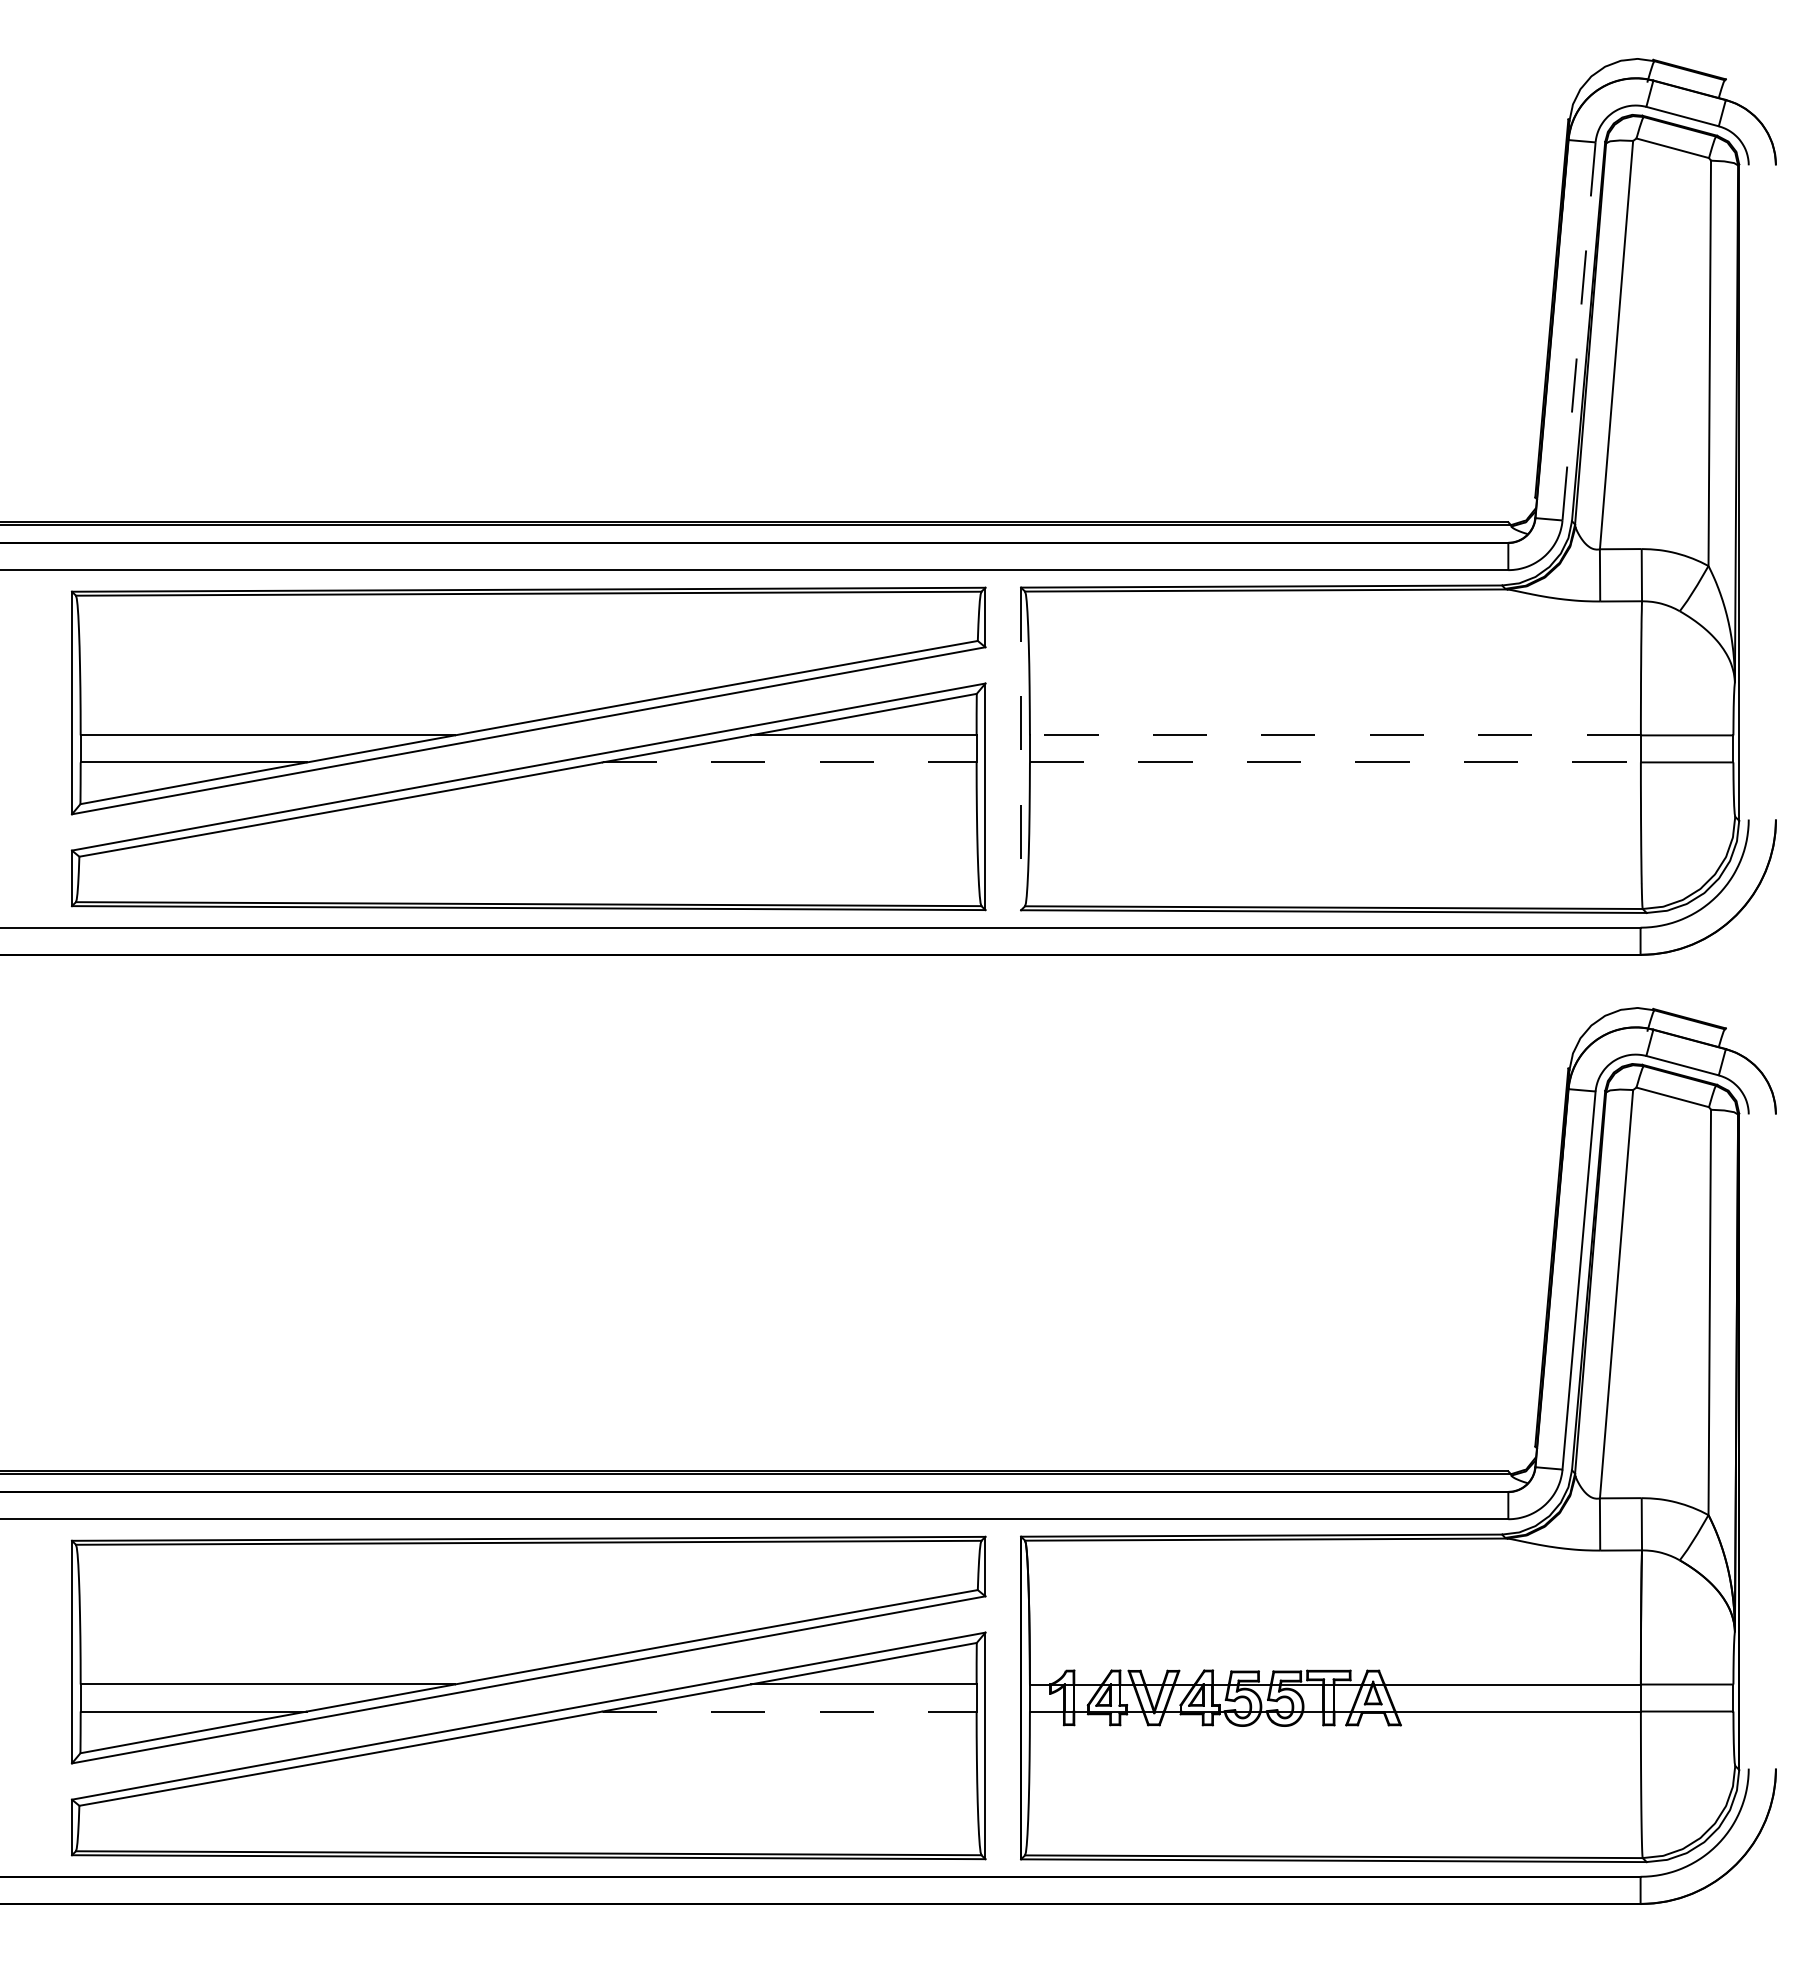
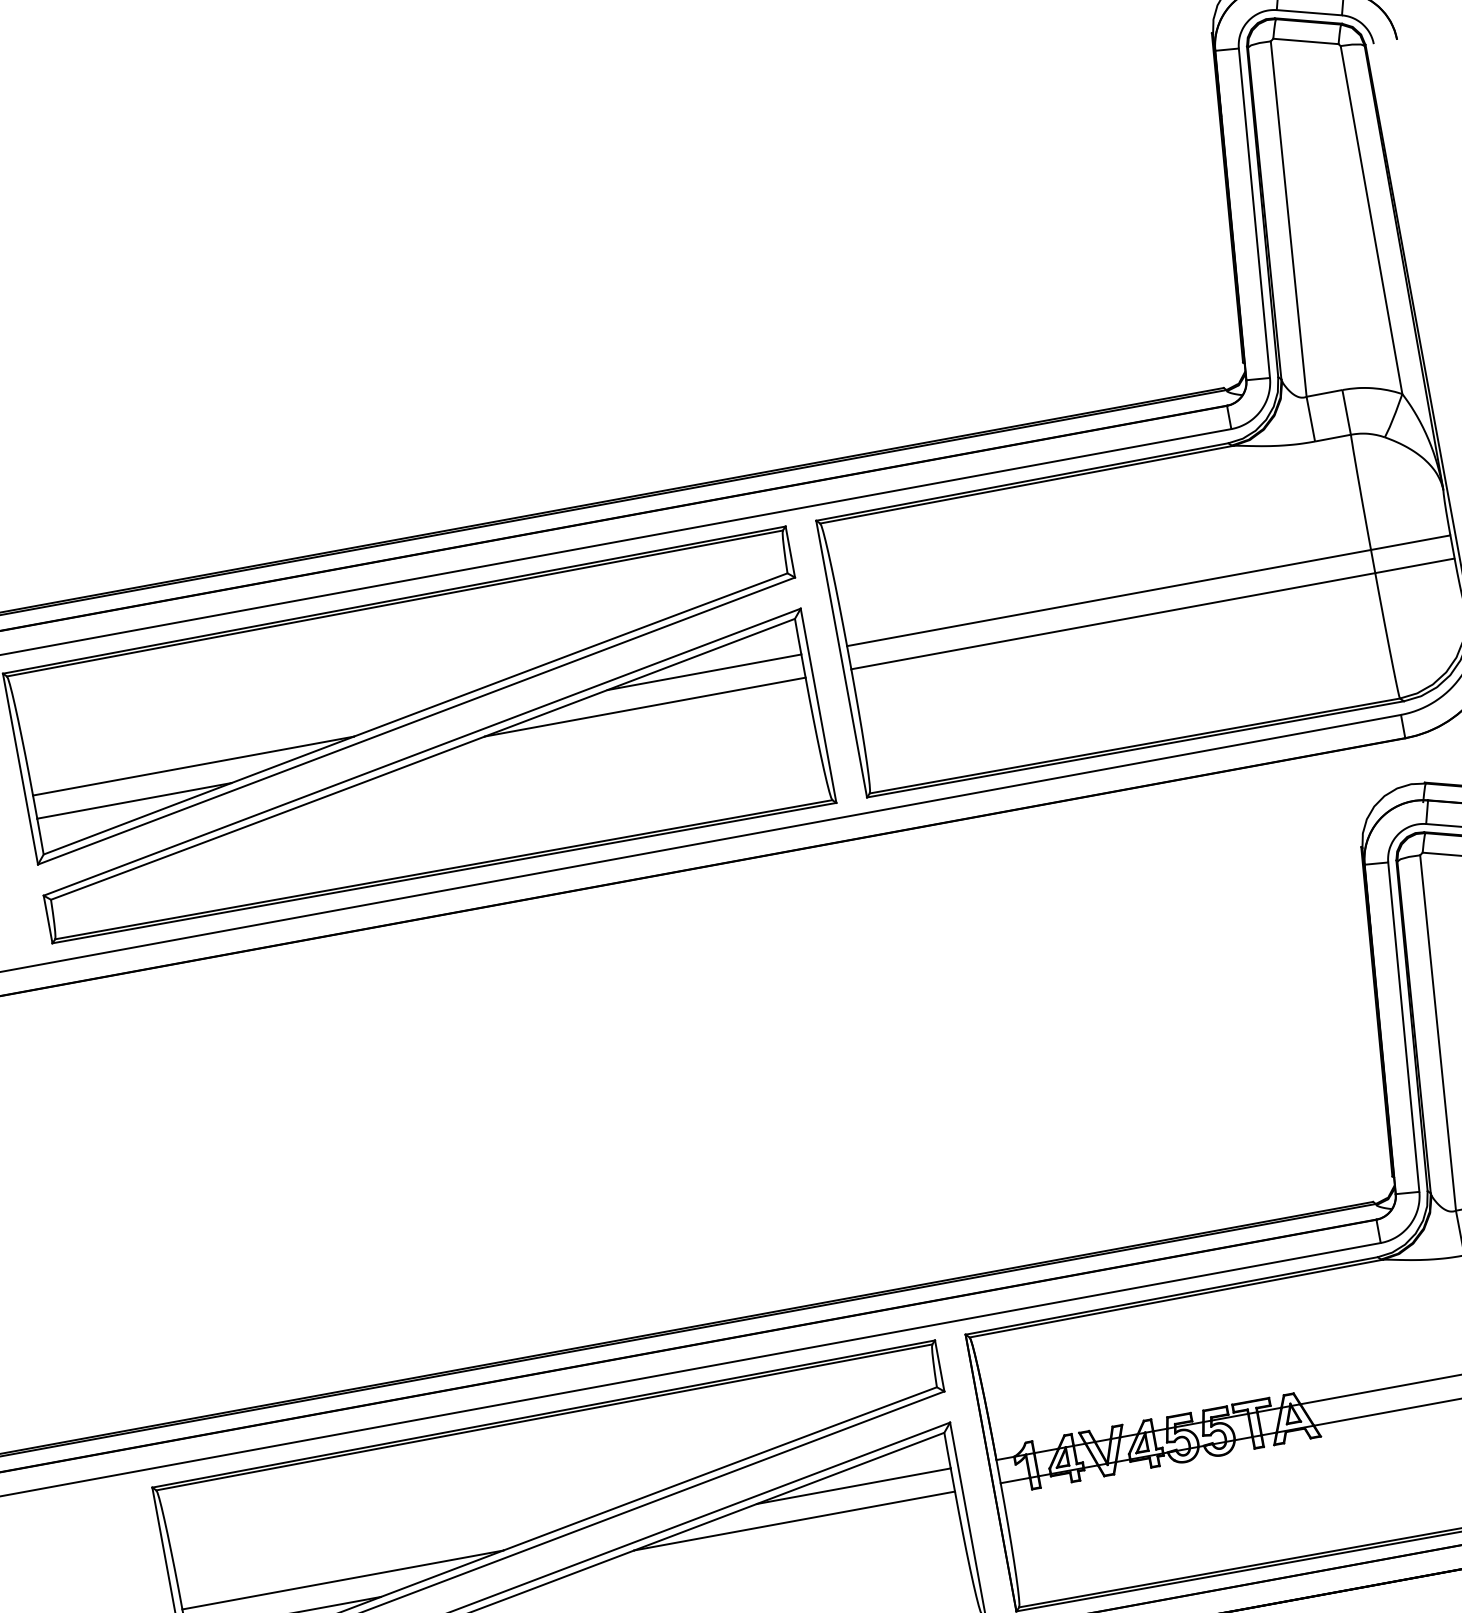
line: (1579, 331) -> (1254, 213), dashed -> solid
line: (1334, 735) -> (1108, 598), dashed -> solid
line: (1021, 749) -> (842, 659), dashed -> solid
line: (789, 762) -> (645, 707), dashed -> solid
line: (1335, 762) -> (1113, 621), dashed -> solid
line: (789, 1711) -> (794, 1521), dashed -> solid

